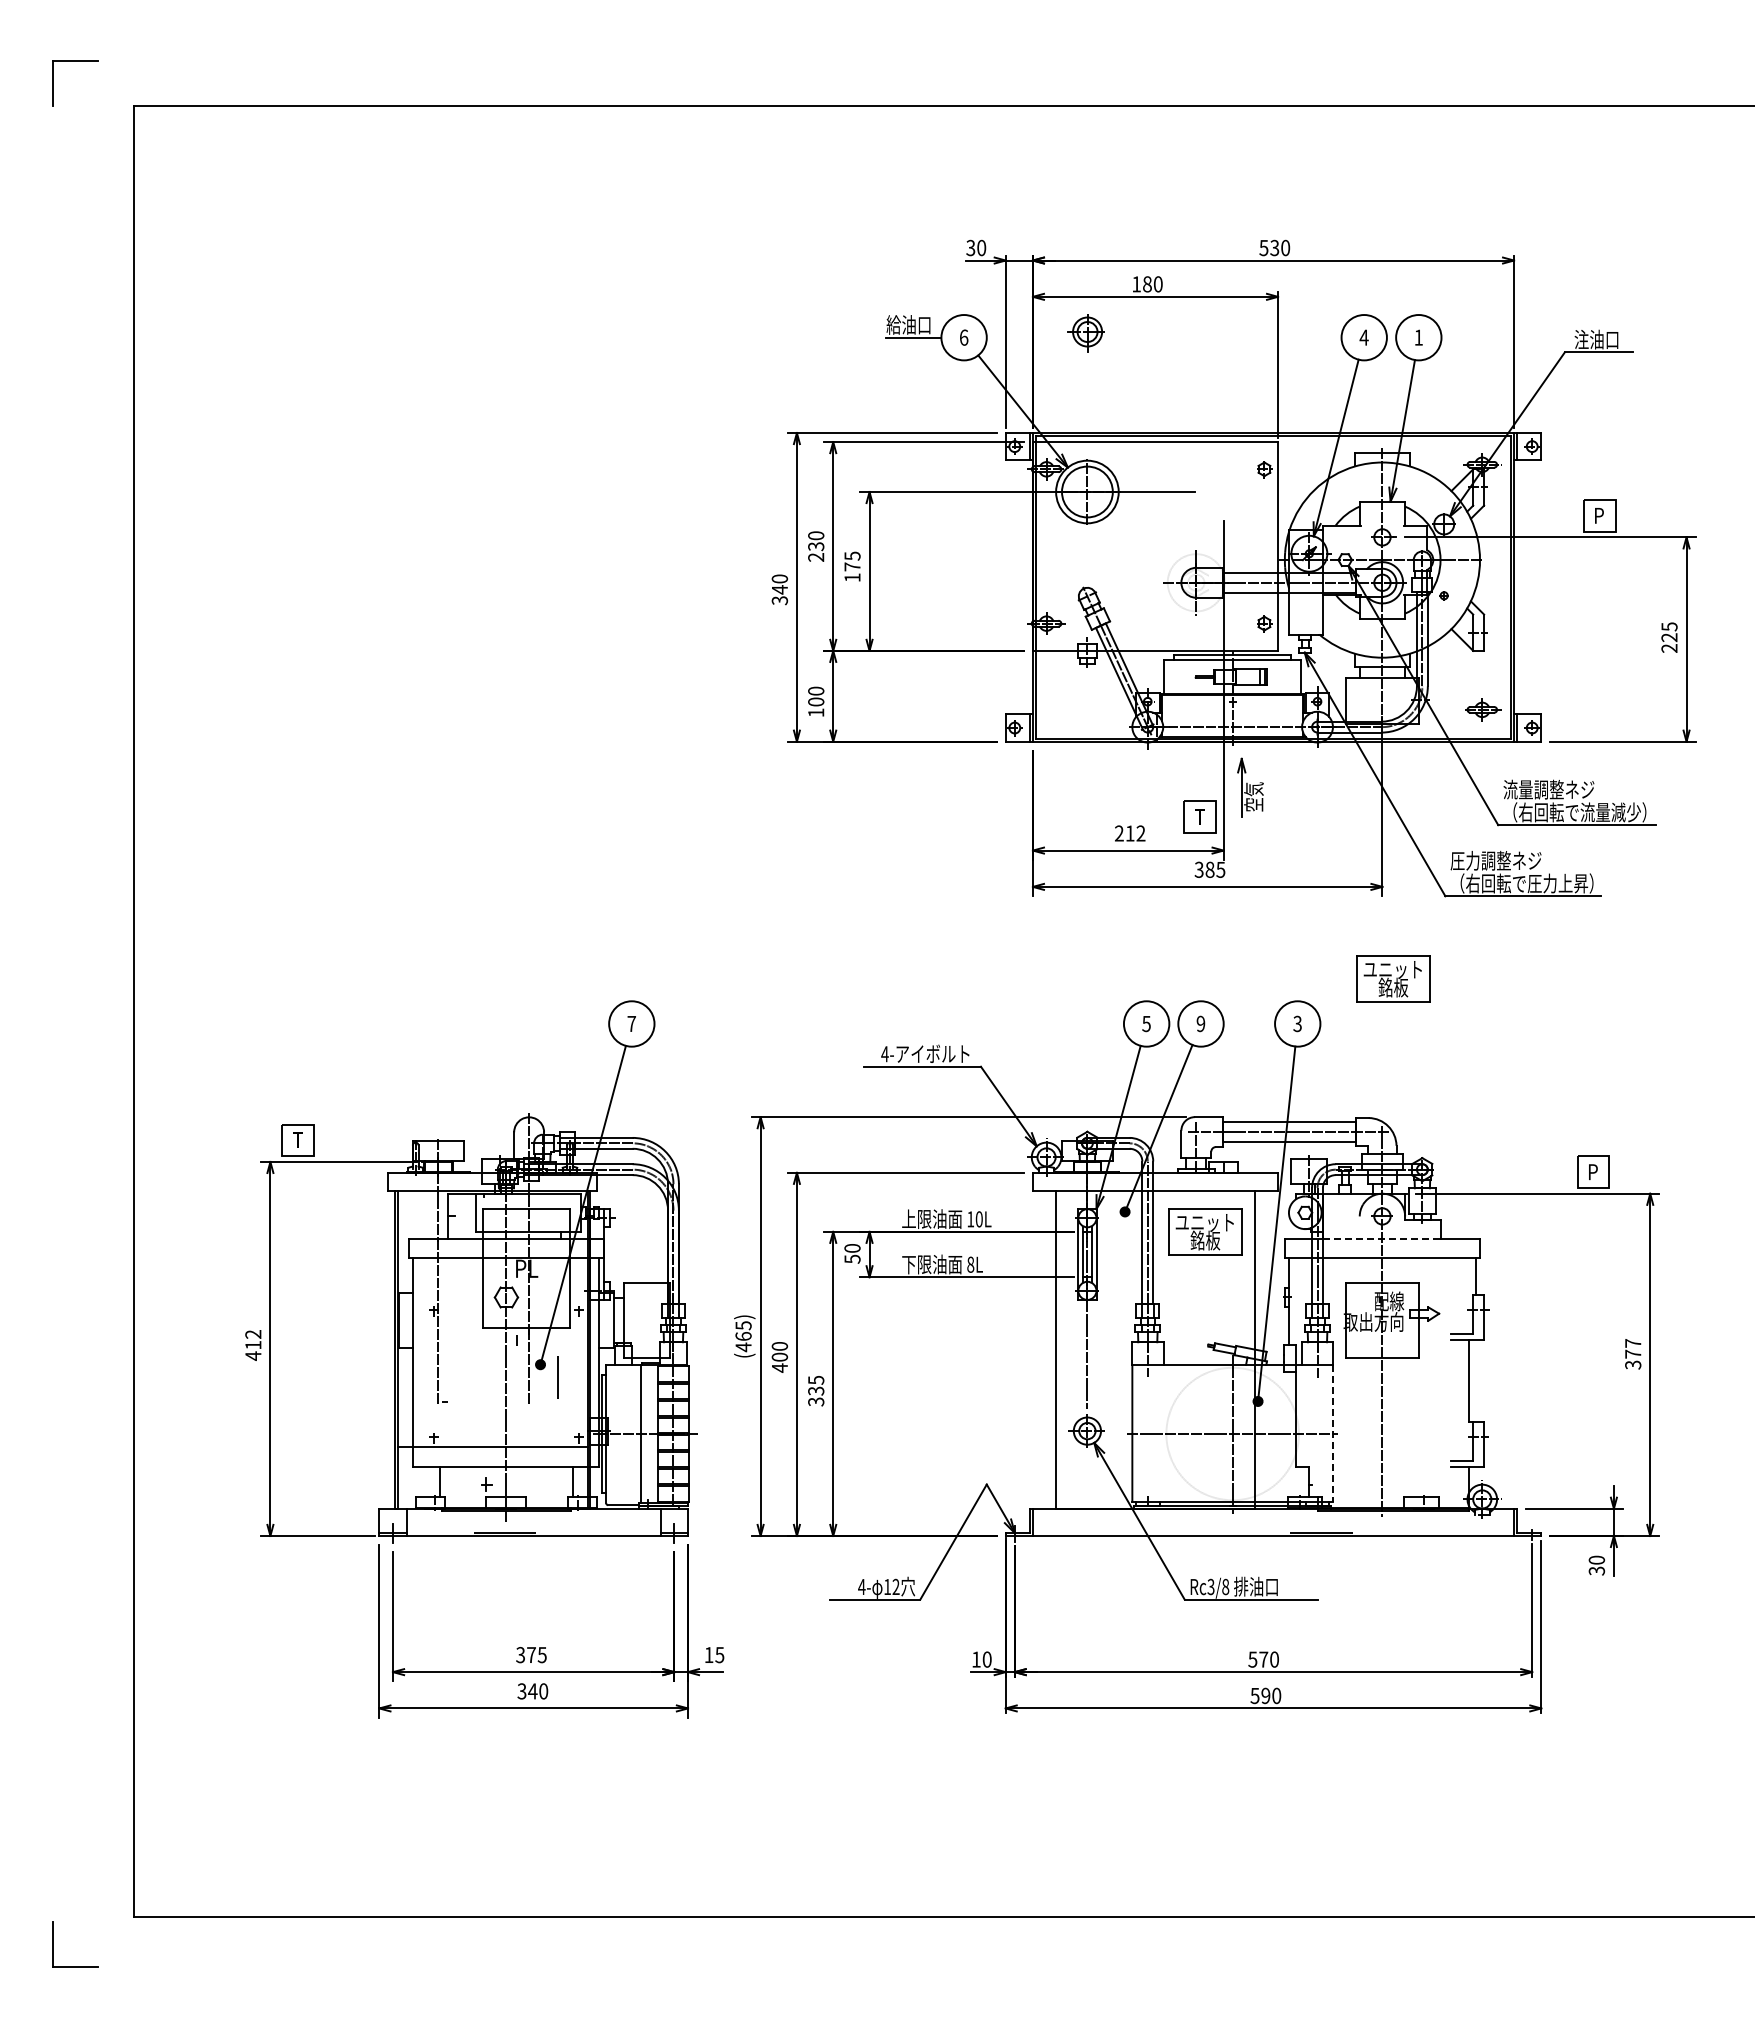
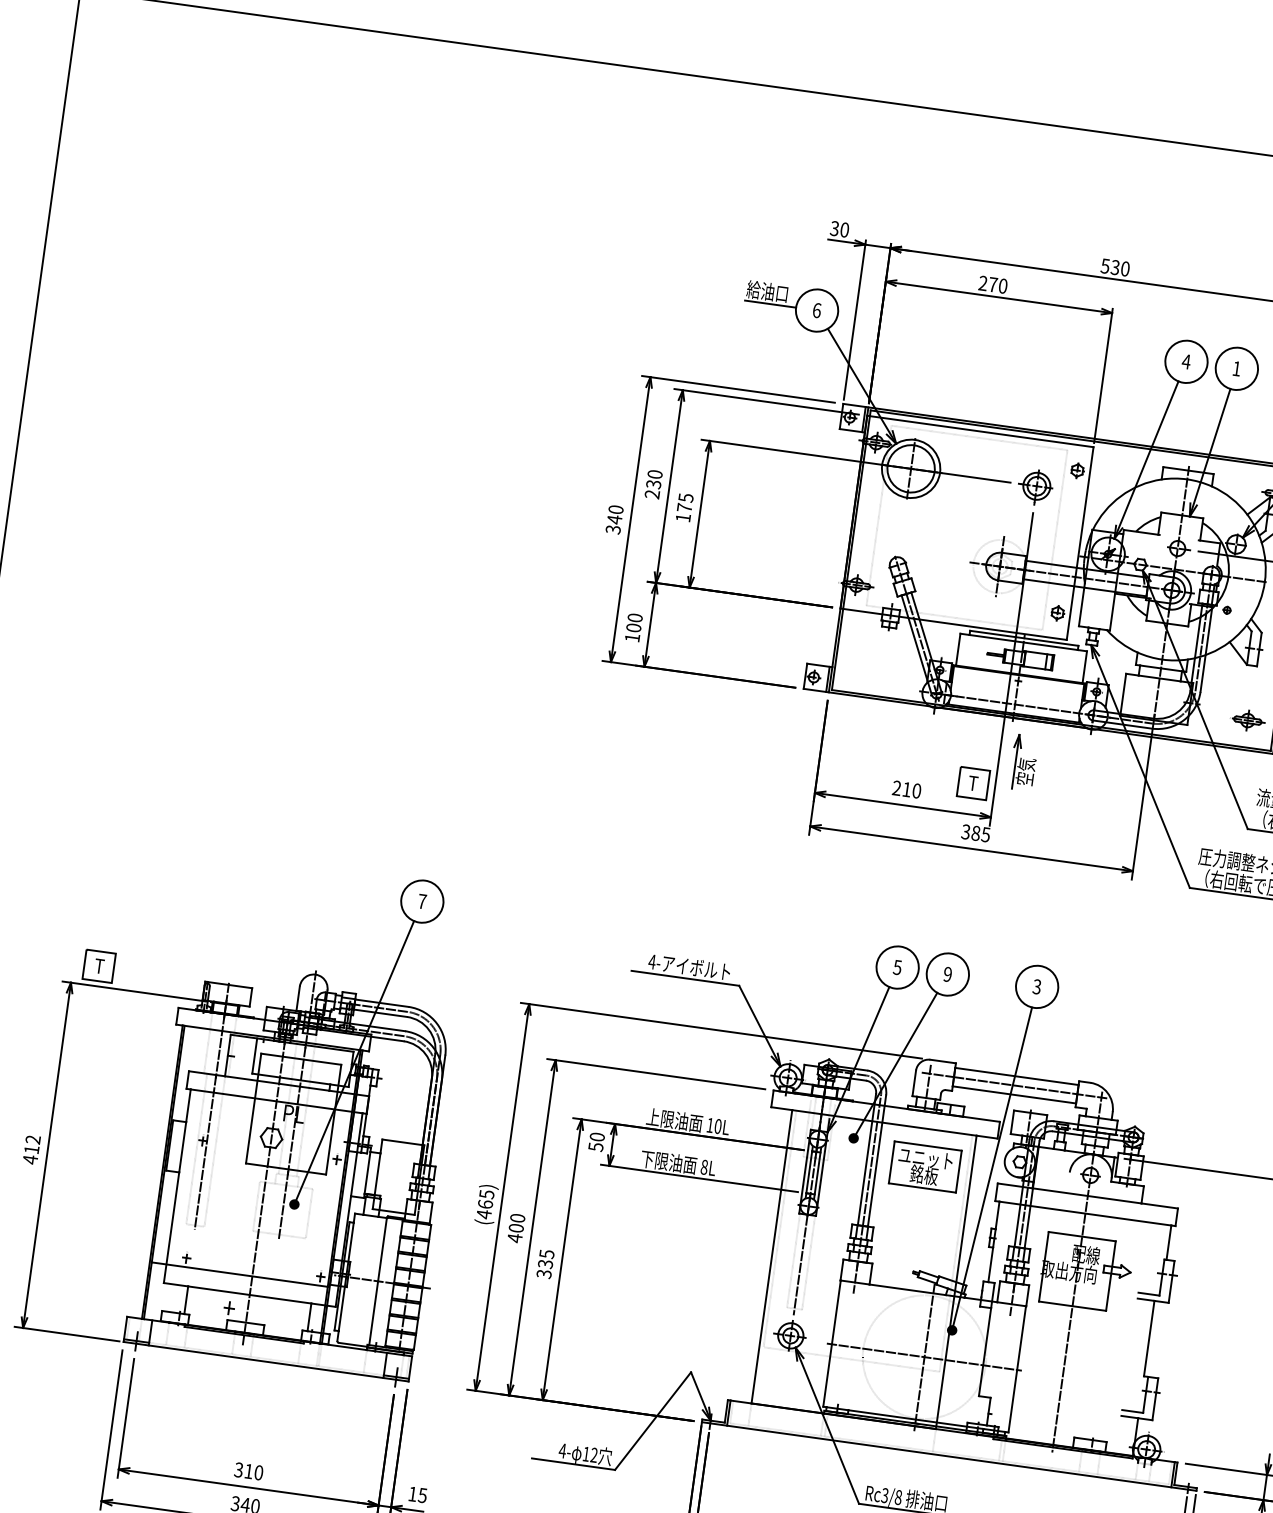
text: (1141, 284) -> (987, 284), 180 -> 270
part: (1085, 333) -> (1034, 487), moved
text: (1140, 833) -> (916, 790), 212 -> 210
part: (1393, 978) -> (1131, 957), removed
line: (1382, 1238) -> (1087, 1195), dashed -> solid
line: (1332, 1433) -> (1016, 1369), dashed -> solid
text: (536, 1655) -> (253, 1472), 375 -> 310

